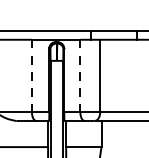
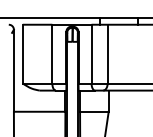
line: (32, 76) -> (52, 54), dashed -> solid
line: (80, 76) -> (91, 54), dashed -> solid

